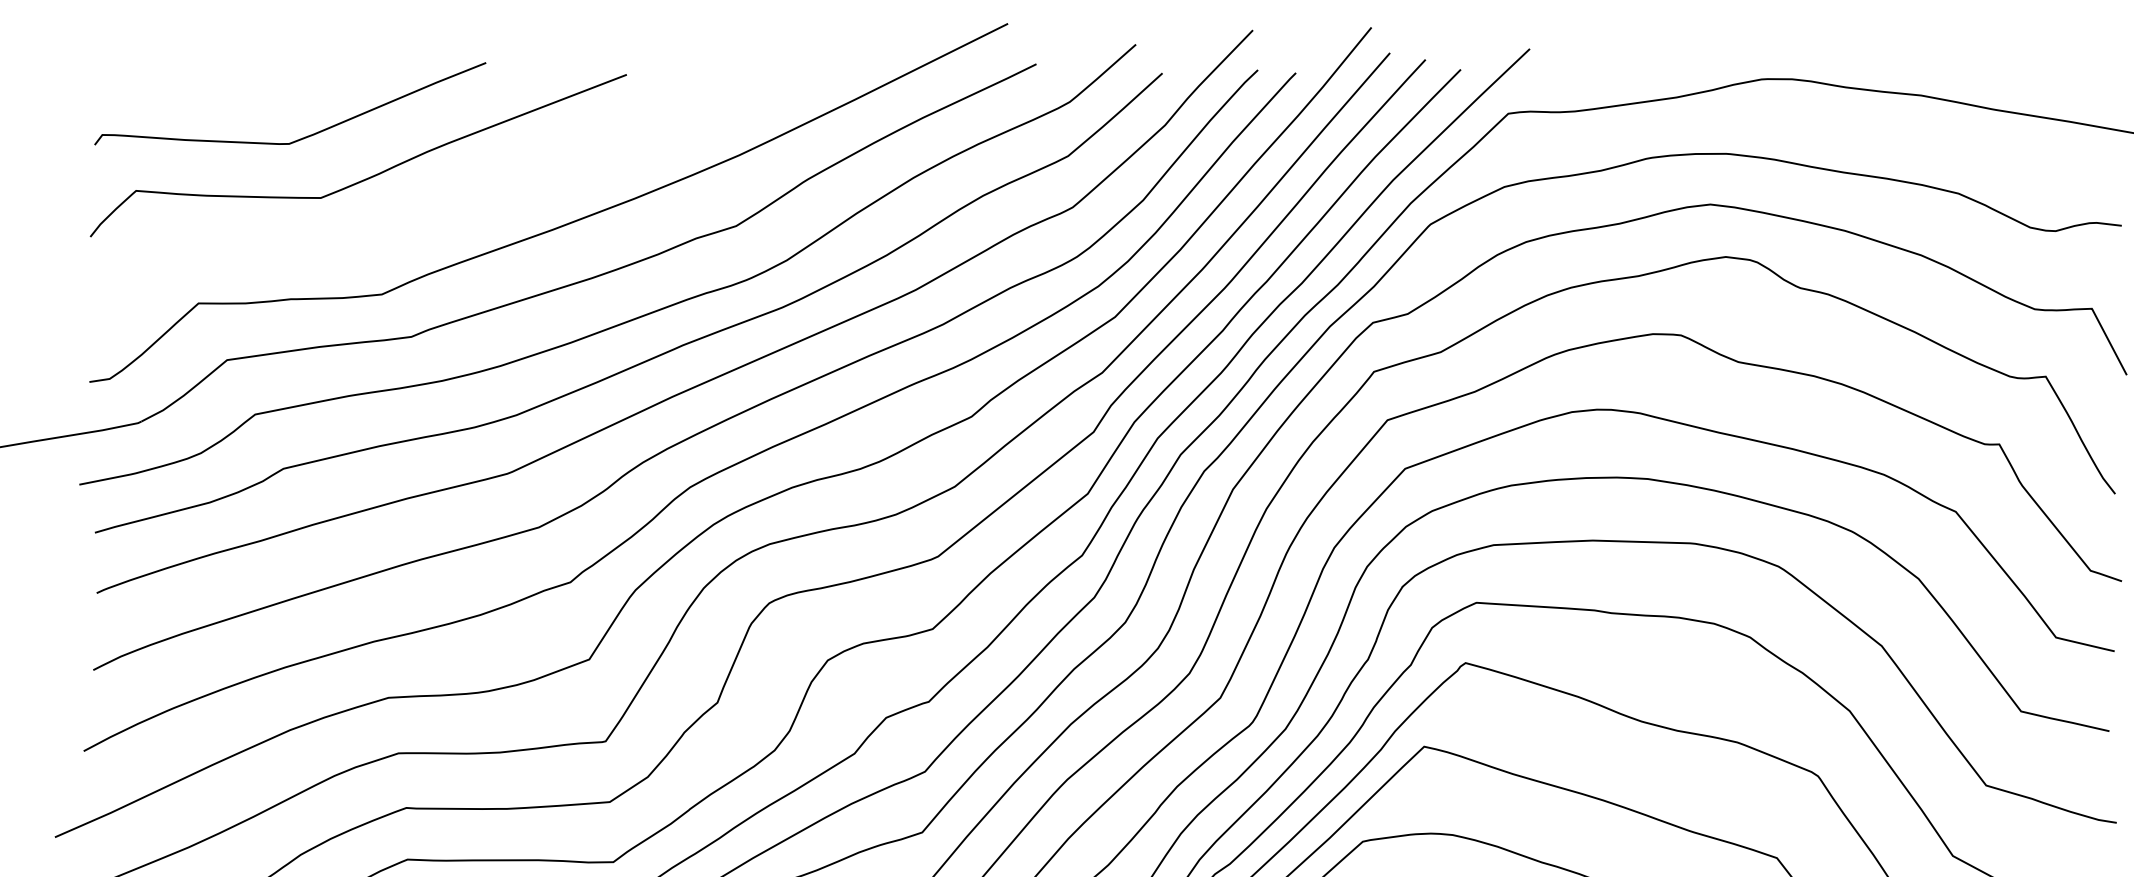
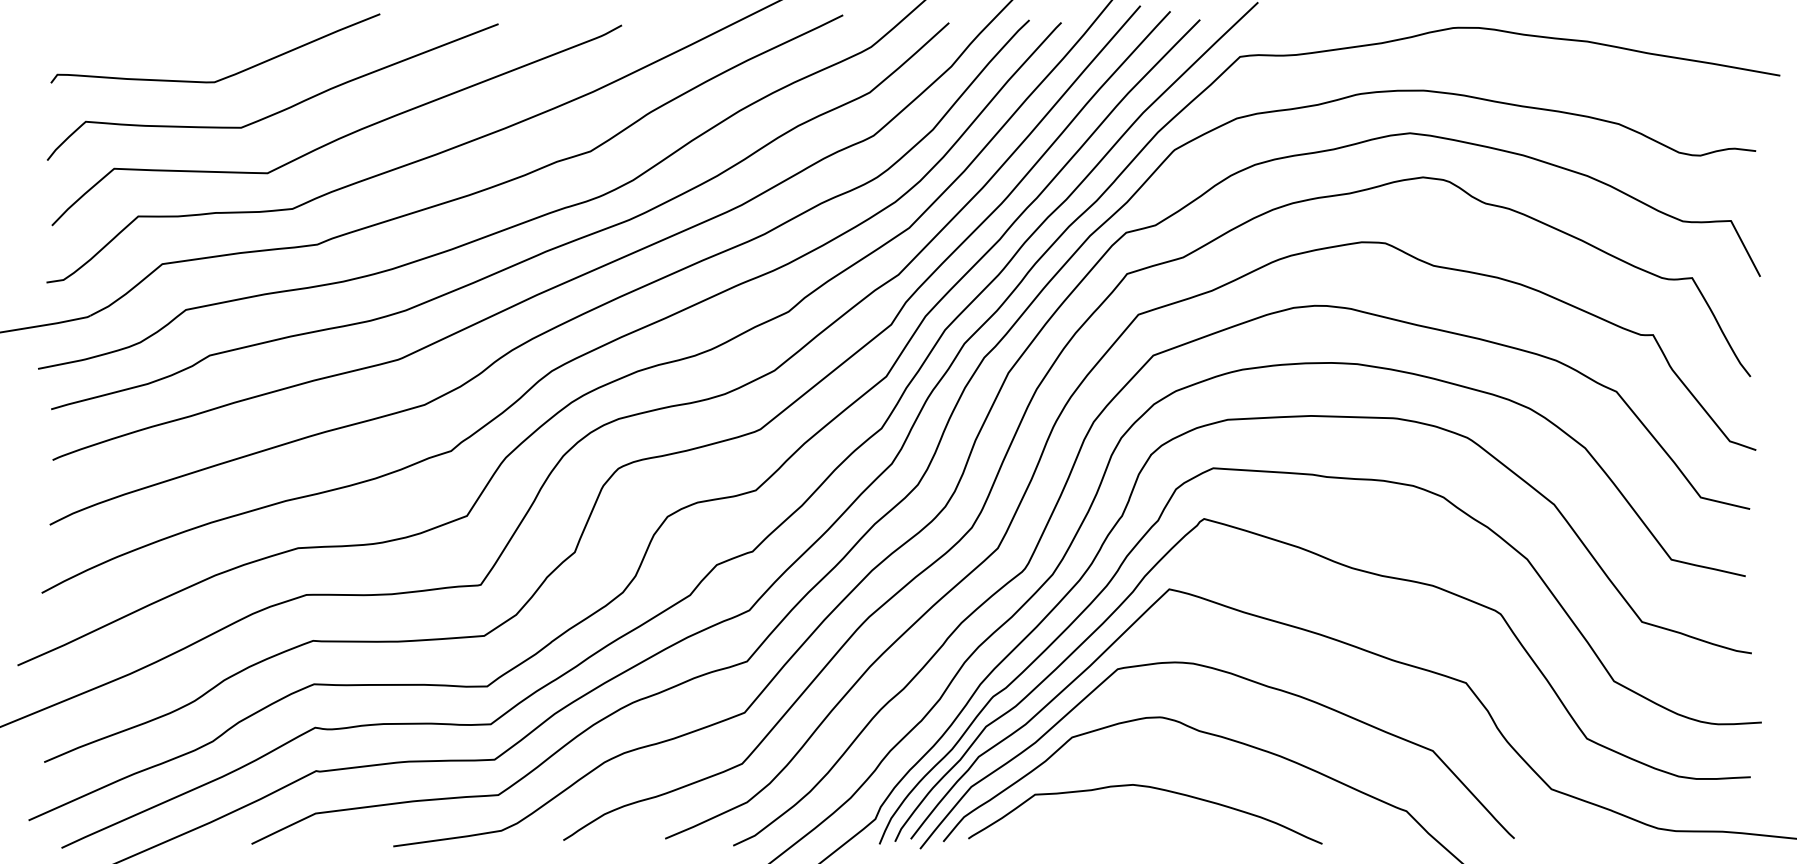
curve: (440, 208) -> (341, 136), added

